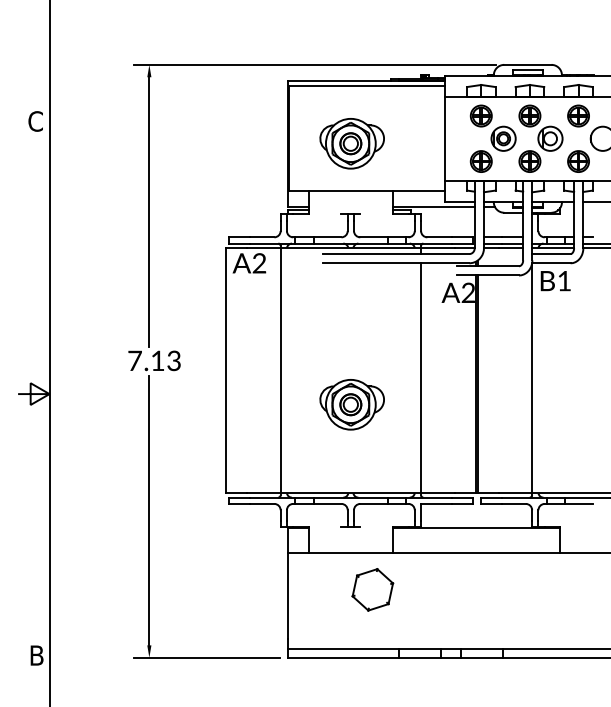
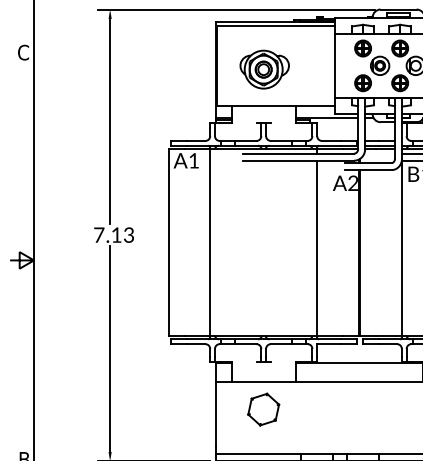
text: (259, 263) -> (194, 160), A2 -> A1
part: (351, 404) -> (264, 268), removed
part: (372, 589) -> (263, 409), moved

